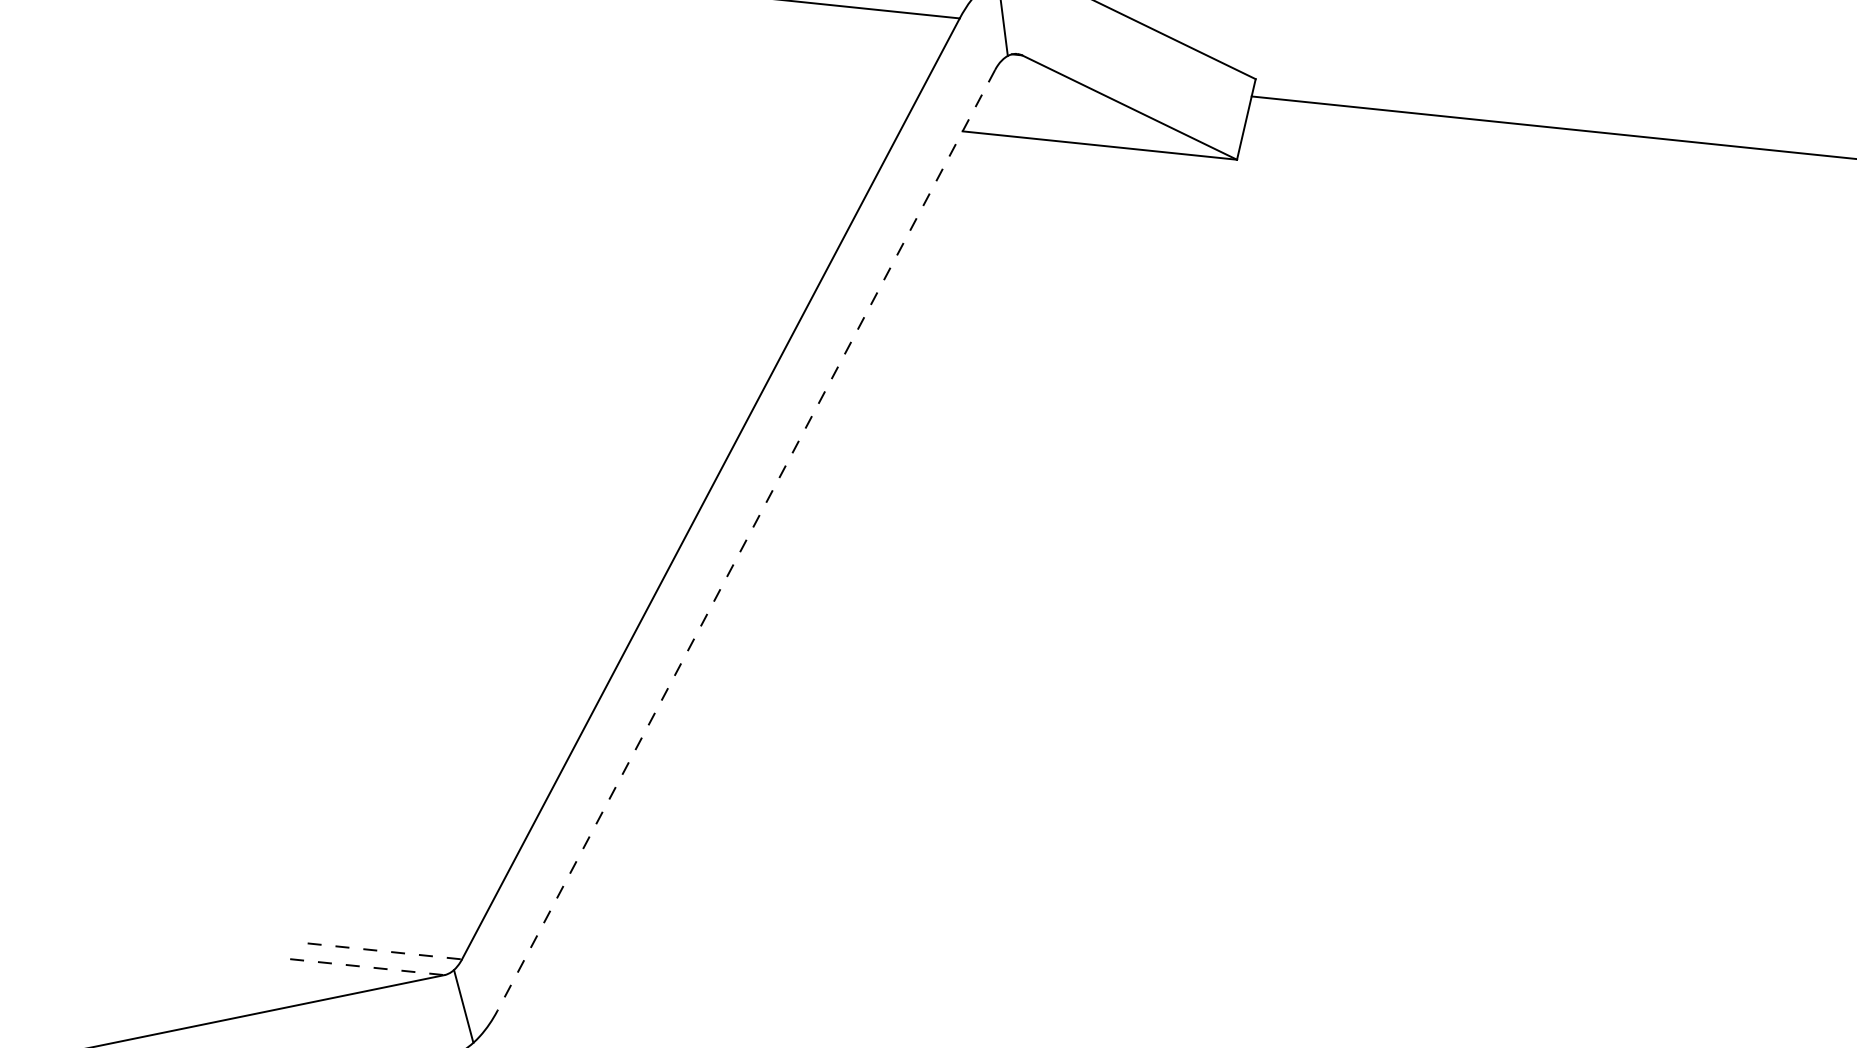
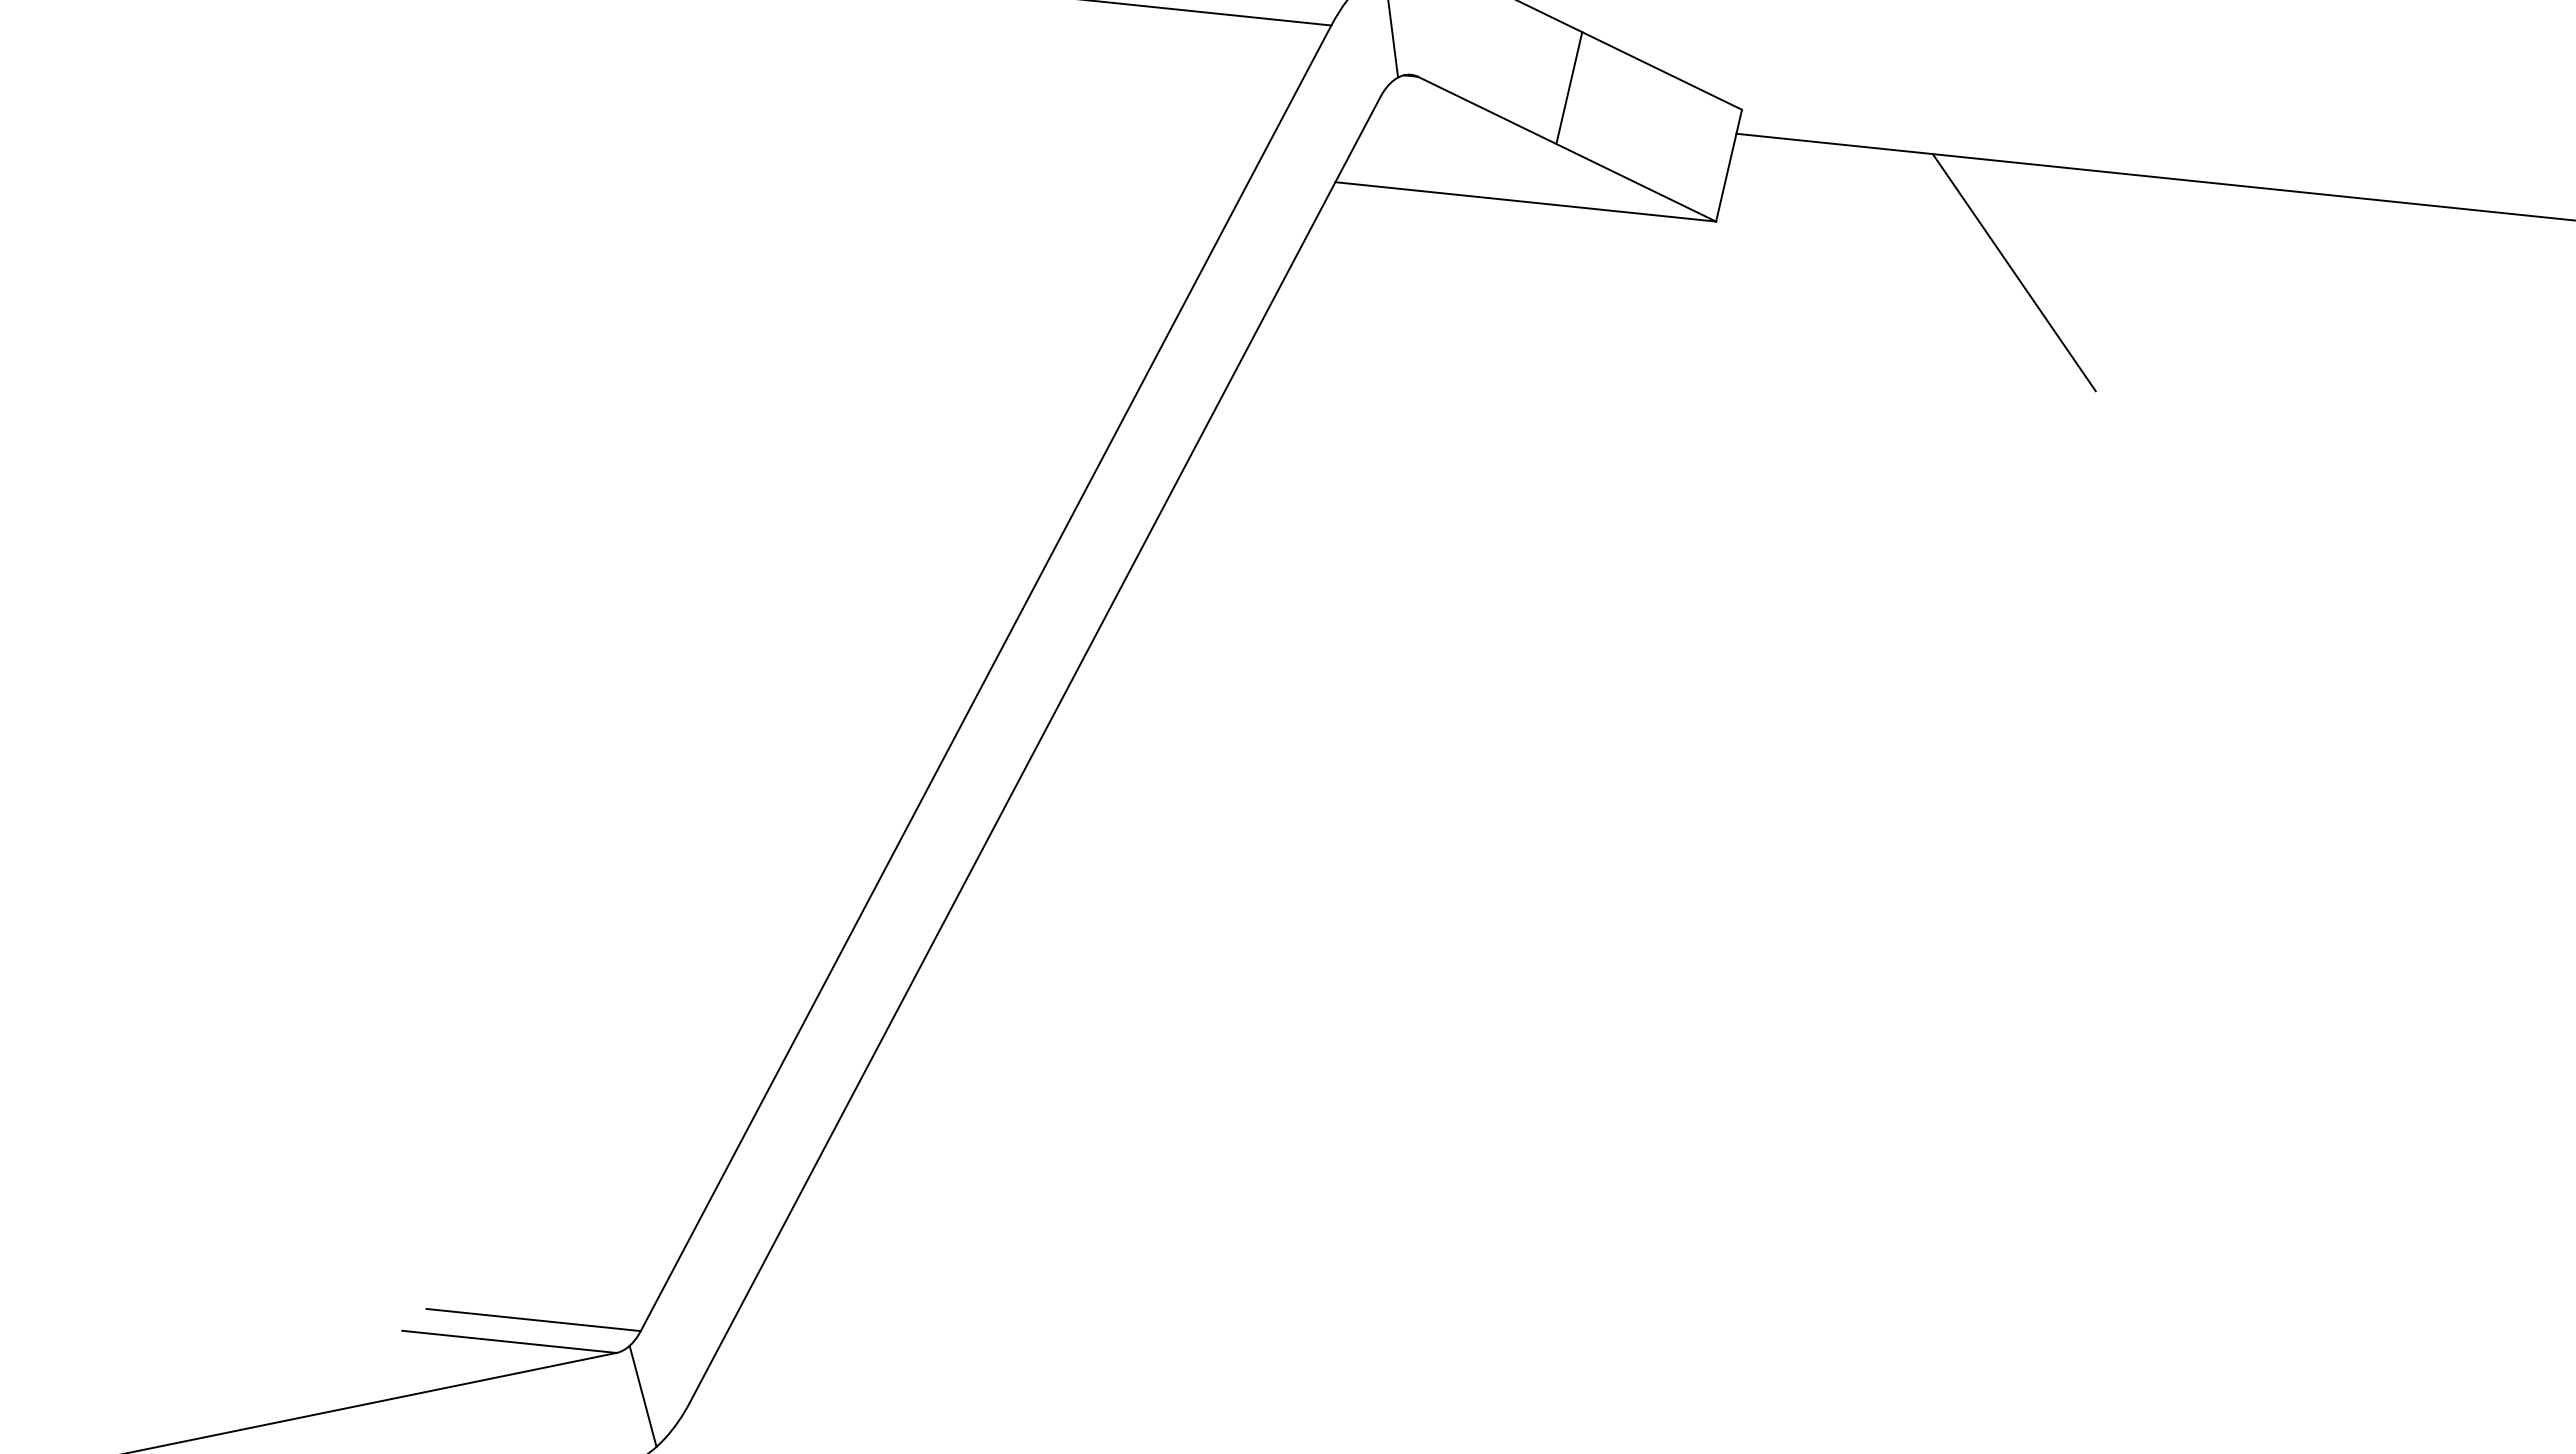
line: (1131, 63) -> (1569, 88), added
line: (1451, 196) -> (2013, 272), added
line: (745, 540) -> (1034, 750), dashed -> solid
line: (384, 951) -> (533, 1320), dashed -> solid
line: (367, 966) -> (509, 1341), dashed -> solid

